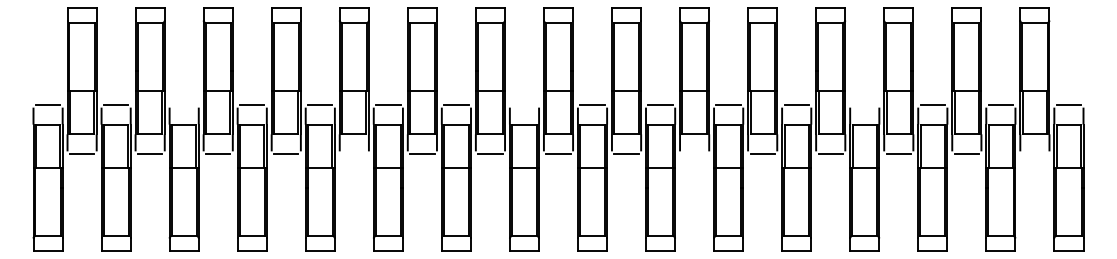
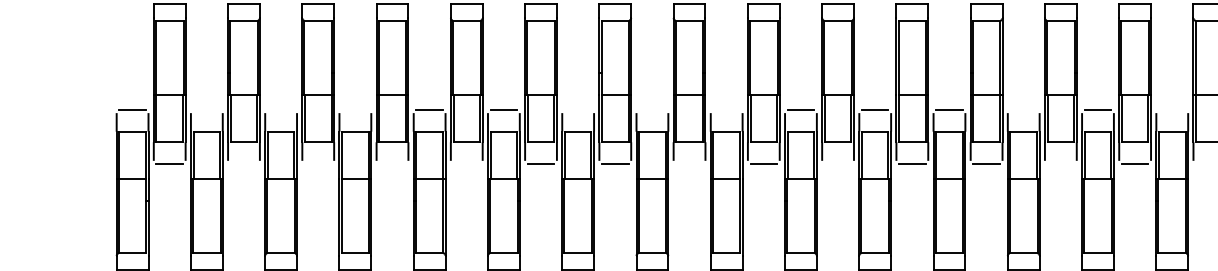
line: (115, 105) -> (206, 110), removed
line: (252, 105) -> (355, 110), removed
line: (456, 105) -> (578, 110), removed
line: (592, 105) -> (726, 110), removed
line: (1000, 105) -> (1171, 110), removed
line: (150, 153) -> (244, 163), removed
line: (218, 153) -> (318, 163), removed
line: (286, 153) -> (392, 163), removed
line: (558, 153) -> (689, 163), removed
line: (898, 153) -> (1060, 163), removed

